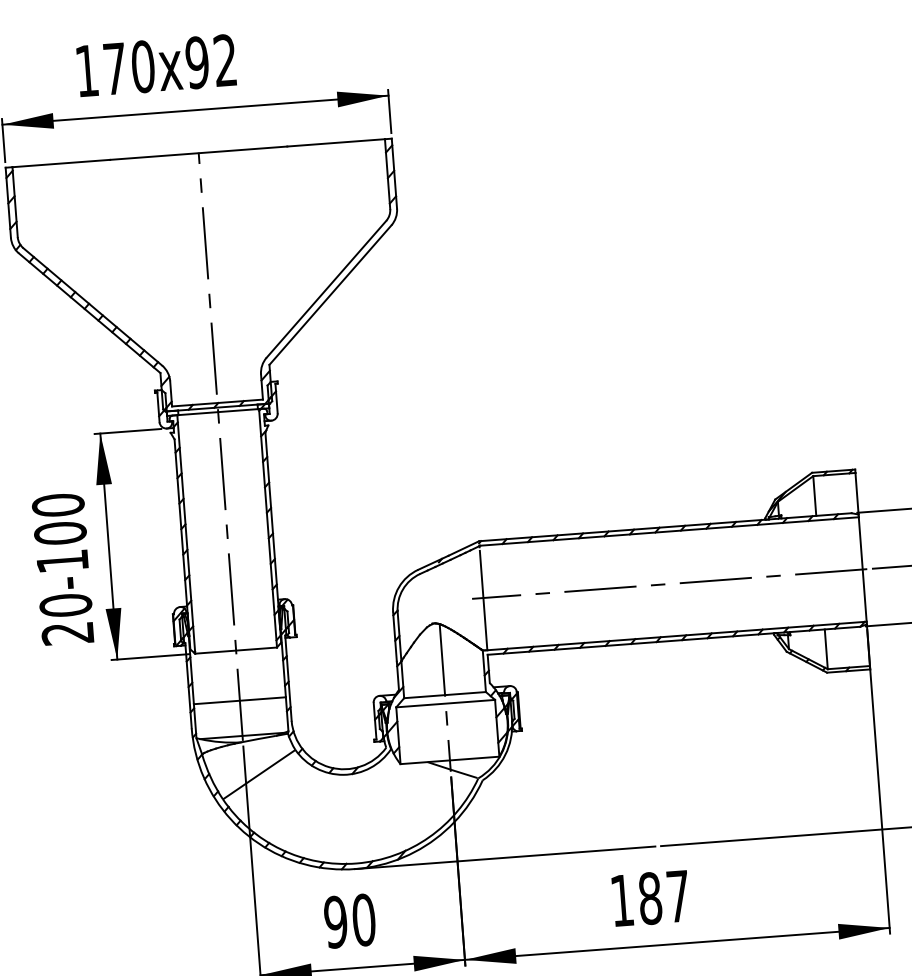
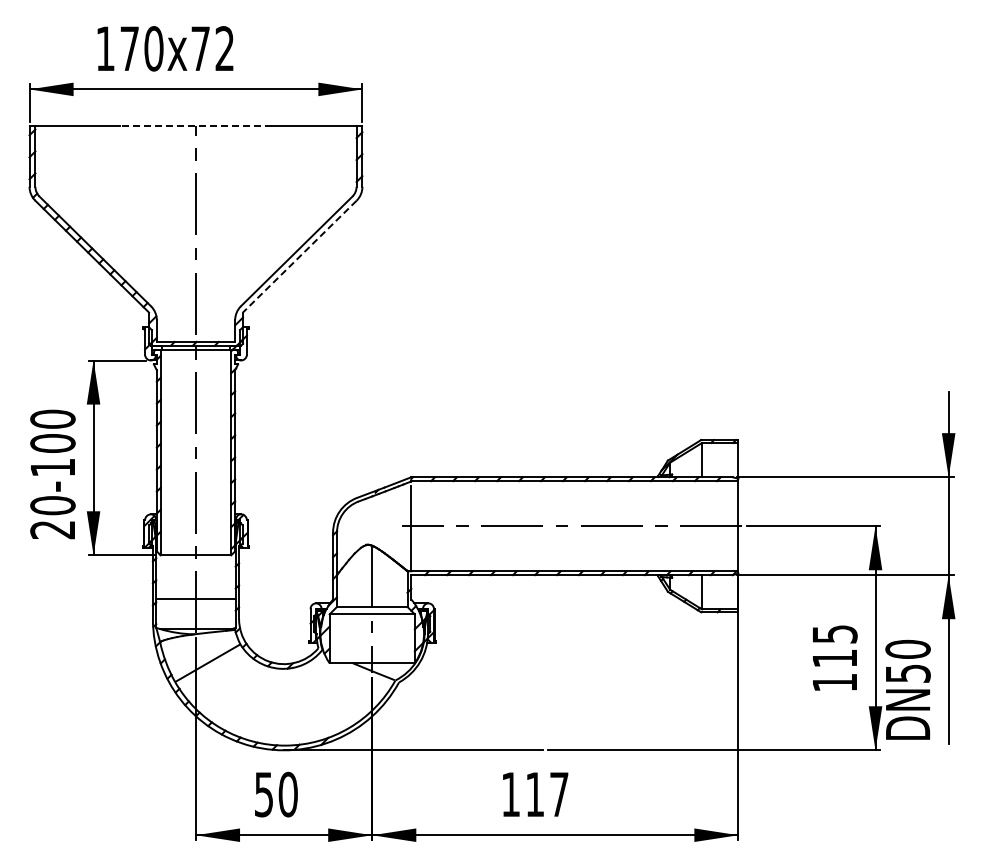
text: (197, 62) -> (200, 48), 170x92 -> 170x72
line: (198, 153) -> (195, 126), solid -> dashed
line: (330, 294) -> (299, 256), solid -> dashed
text: (649, 898) -> (534, 794), 187 -> 117
text: (335, 922) -> (263, 794), 90 -> 50

